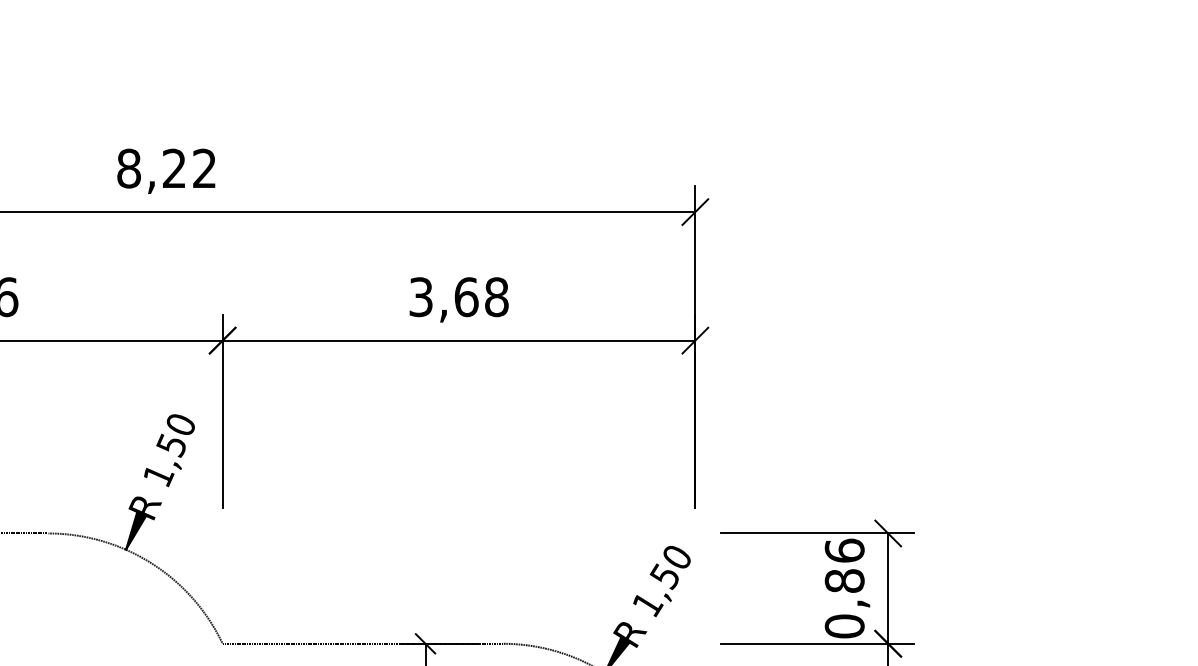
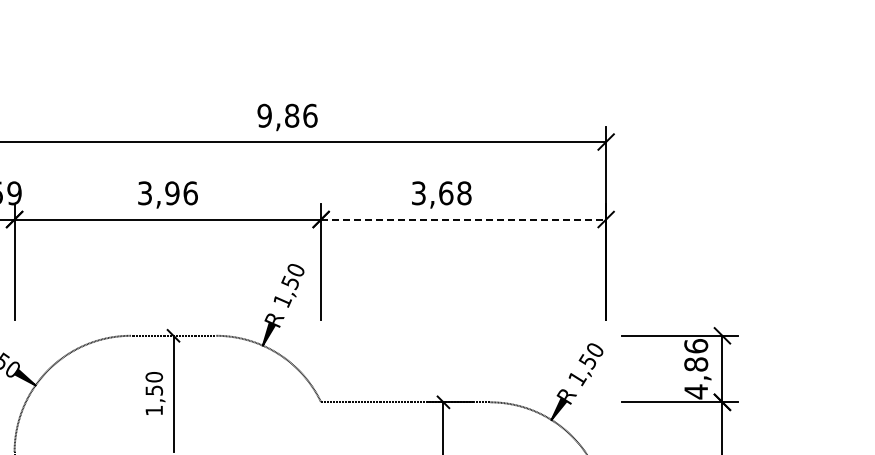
text: (166, 168) -> (287, 115), 8,22 -> 9,86
text: (458, 299) -> (441, 194), moved
line: (460, 340) -> (464, 219), solid -> dashed
text: (845, 625) -> (696, 391), 0,86 -> 4,86

